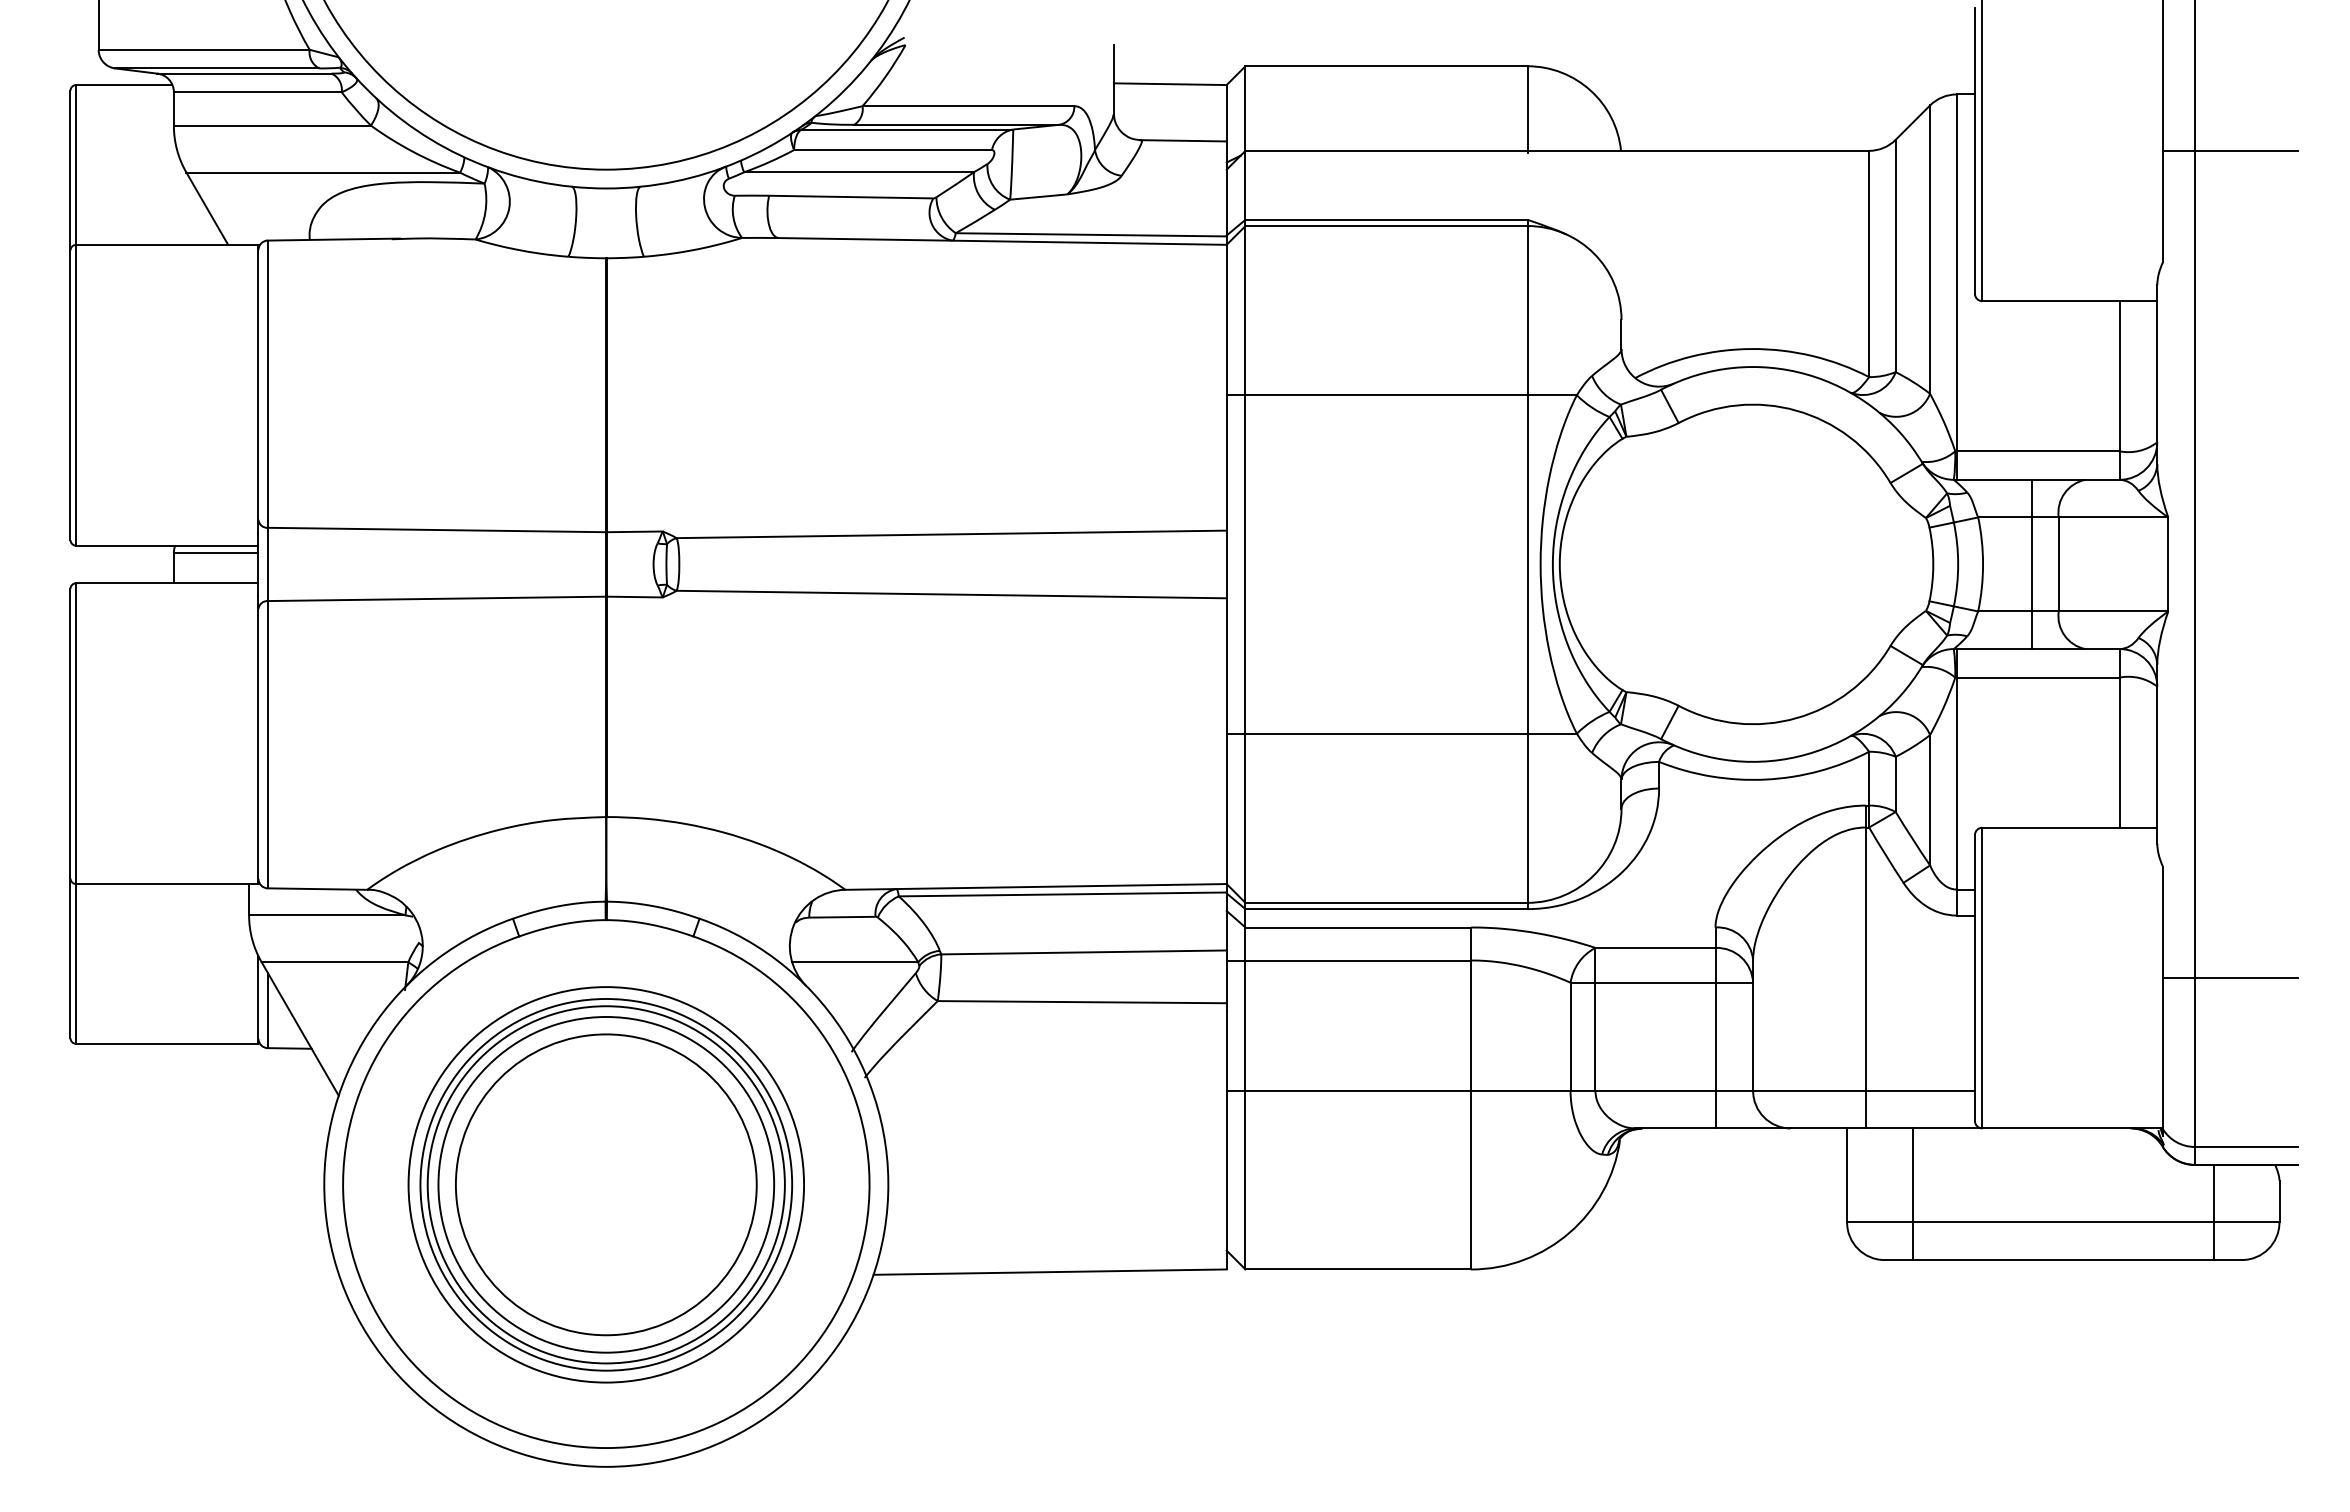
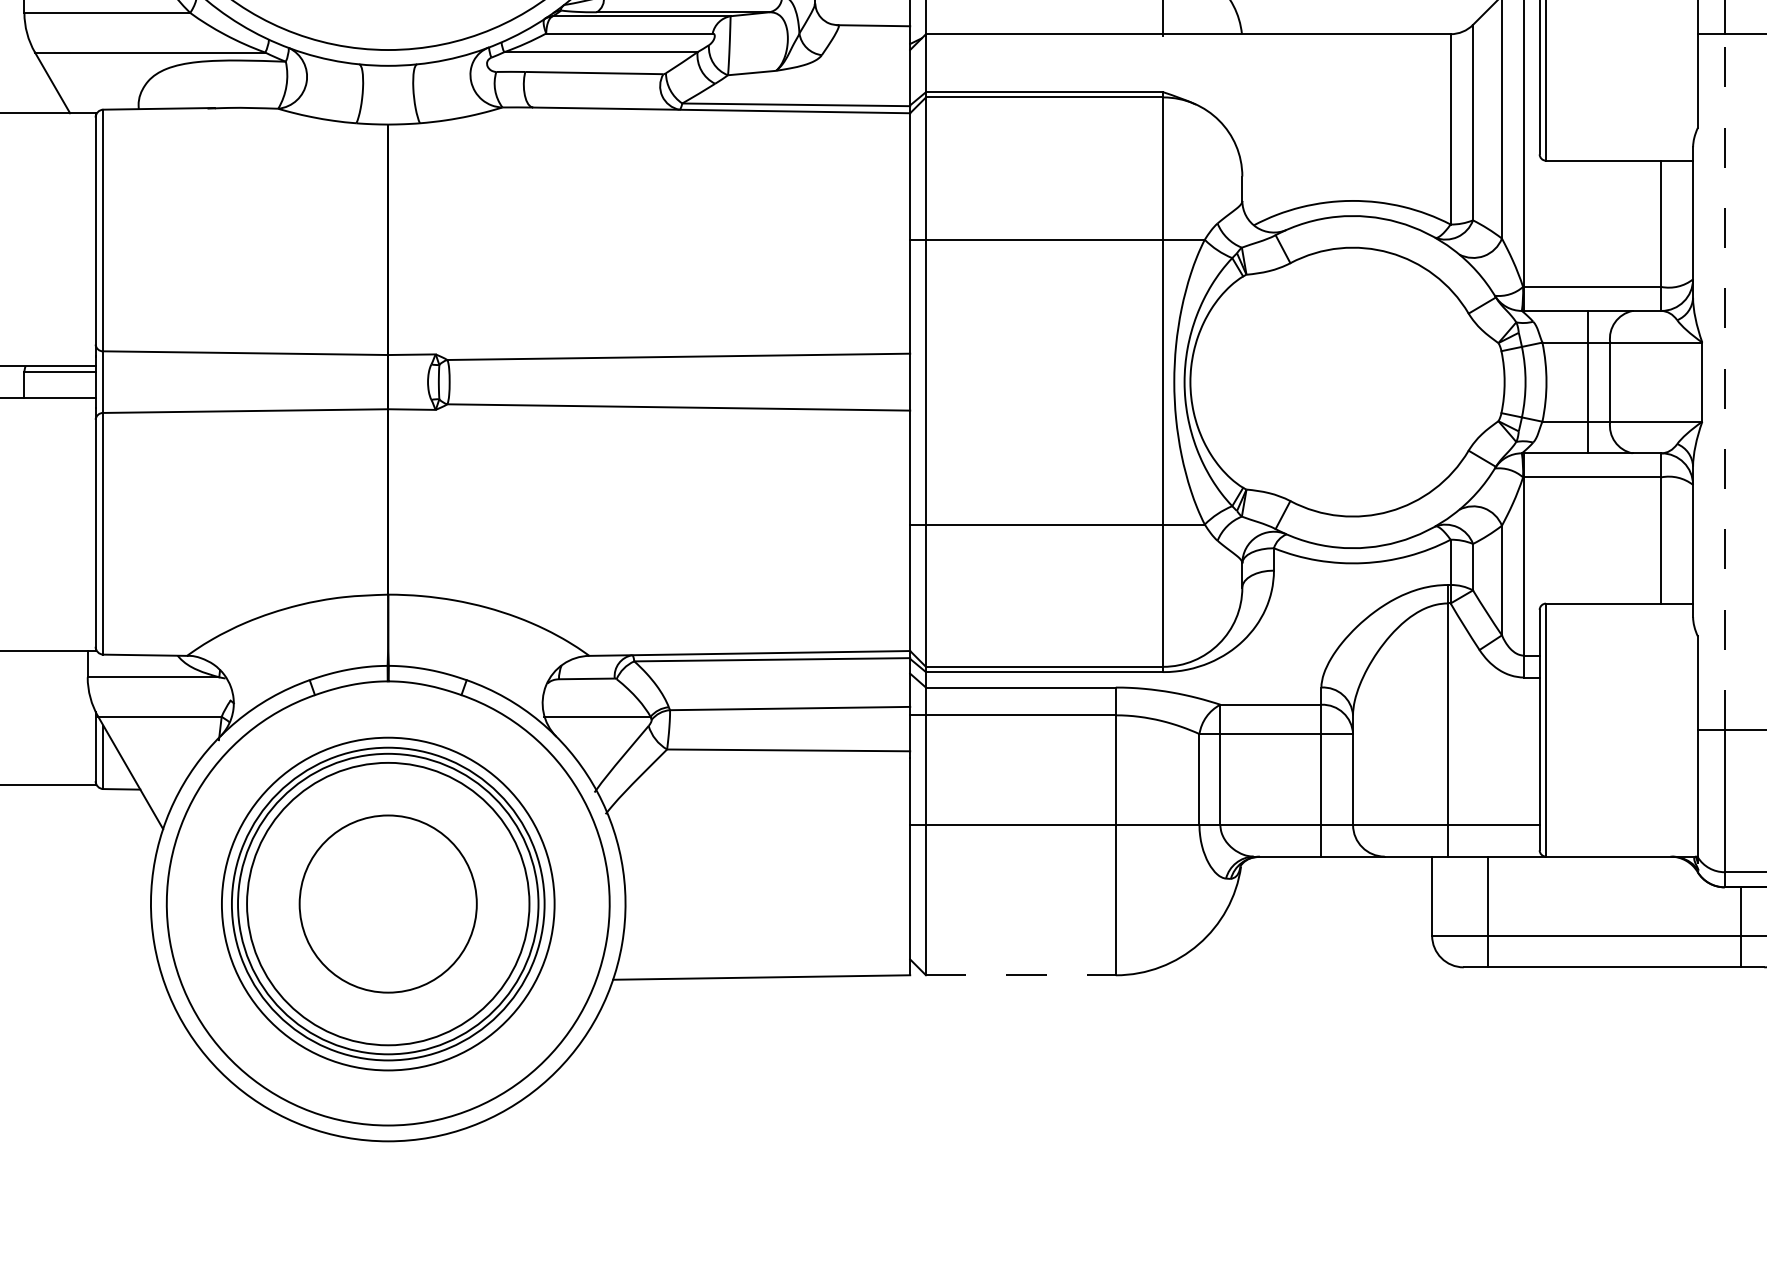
line: (2194, 564) -> (1724, 382), solid -> dashed
circle: (605, 1184) -> (387, 903), size x0.7
line: (1358, 1269) -> (1021, 975), solid -> dashed

